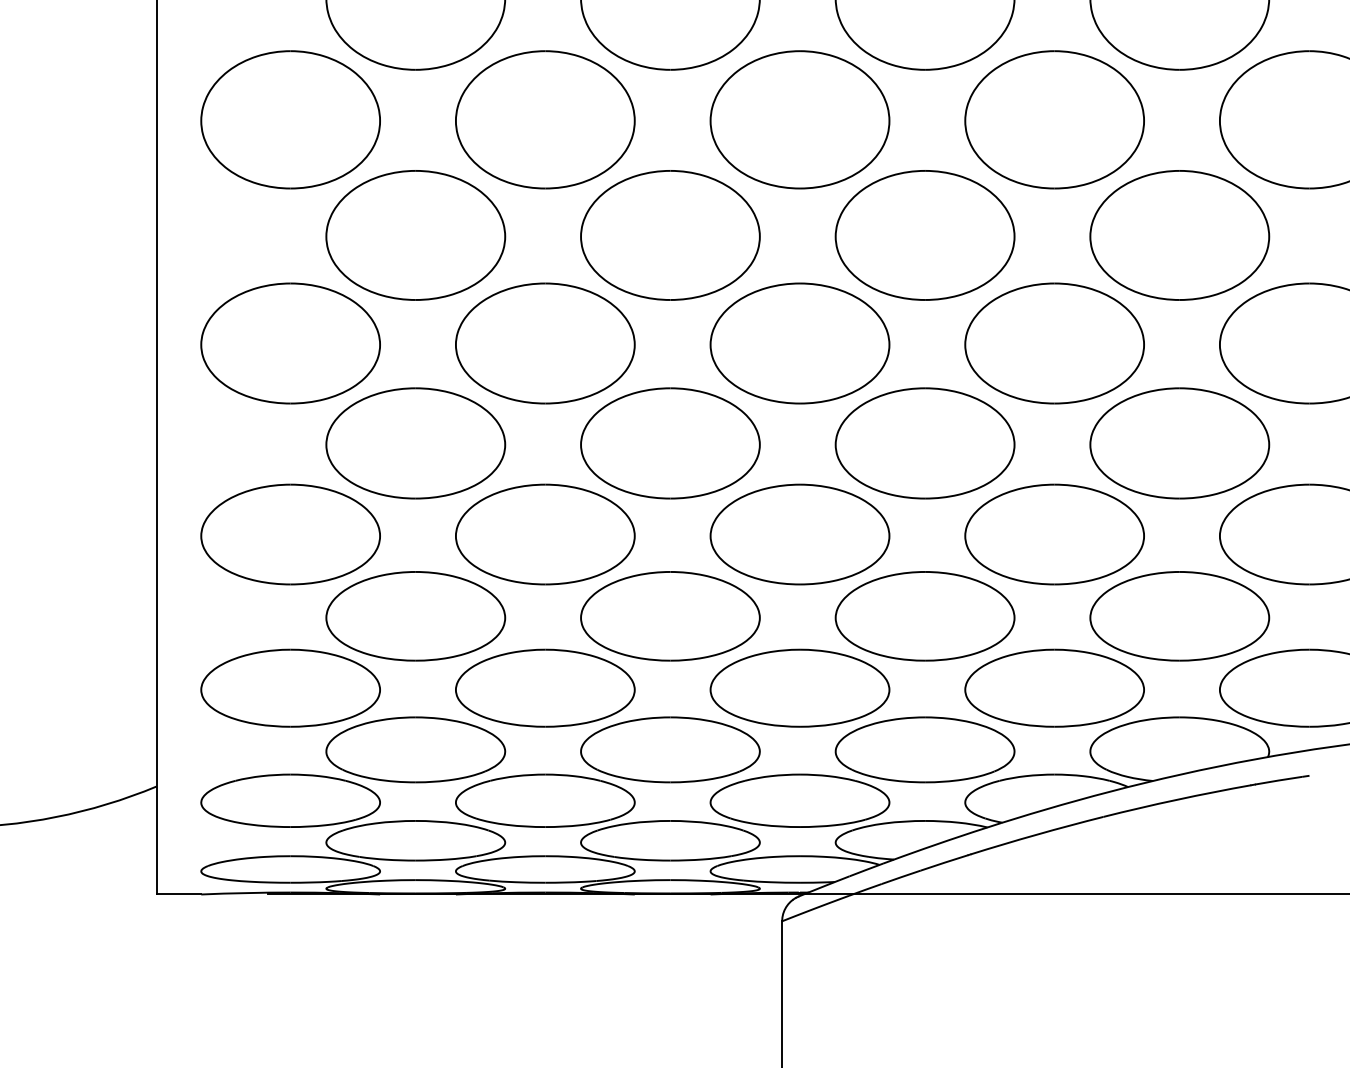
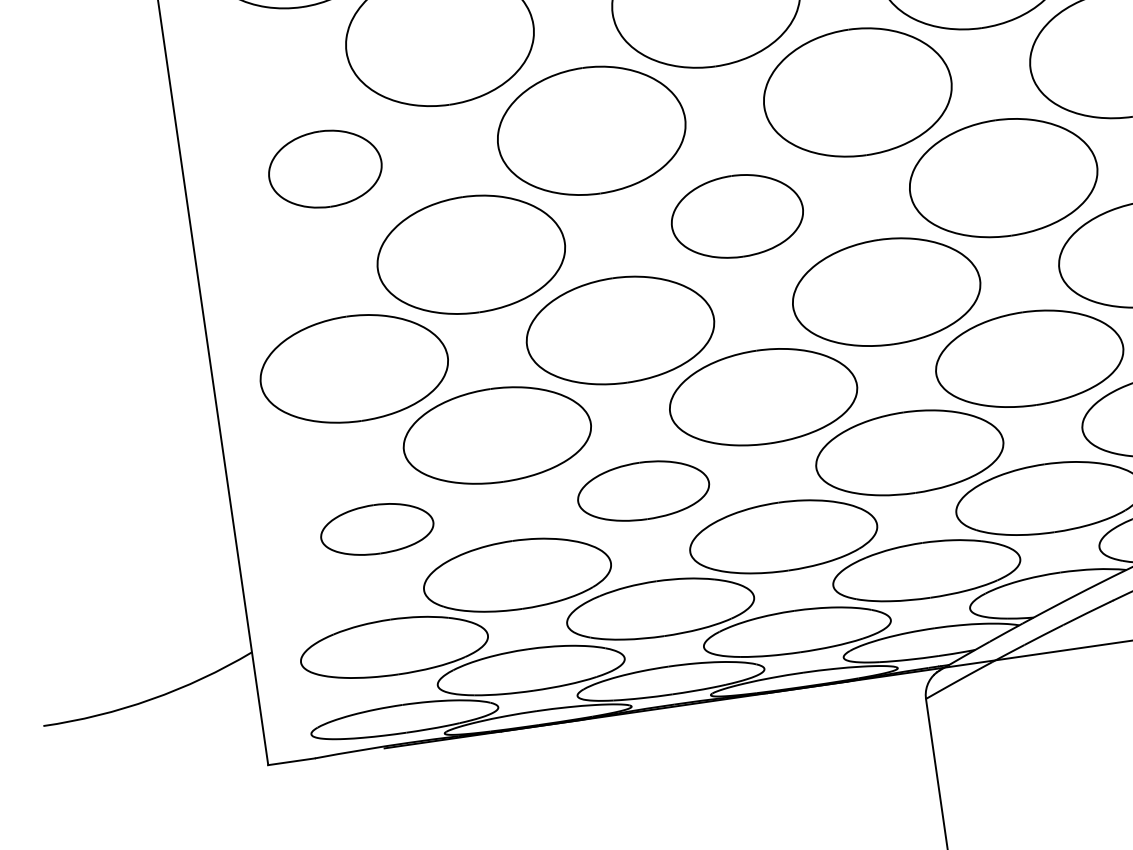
part: (290, 343) -> (325, 169), size x0.6
part: (670, 443) -> (737, 216), size x0.7
part: (290, 687) -> (376, 528), size x0.6
part: (545, 687) -> (643, 490), size x0.7

